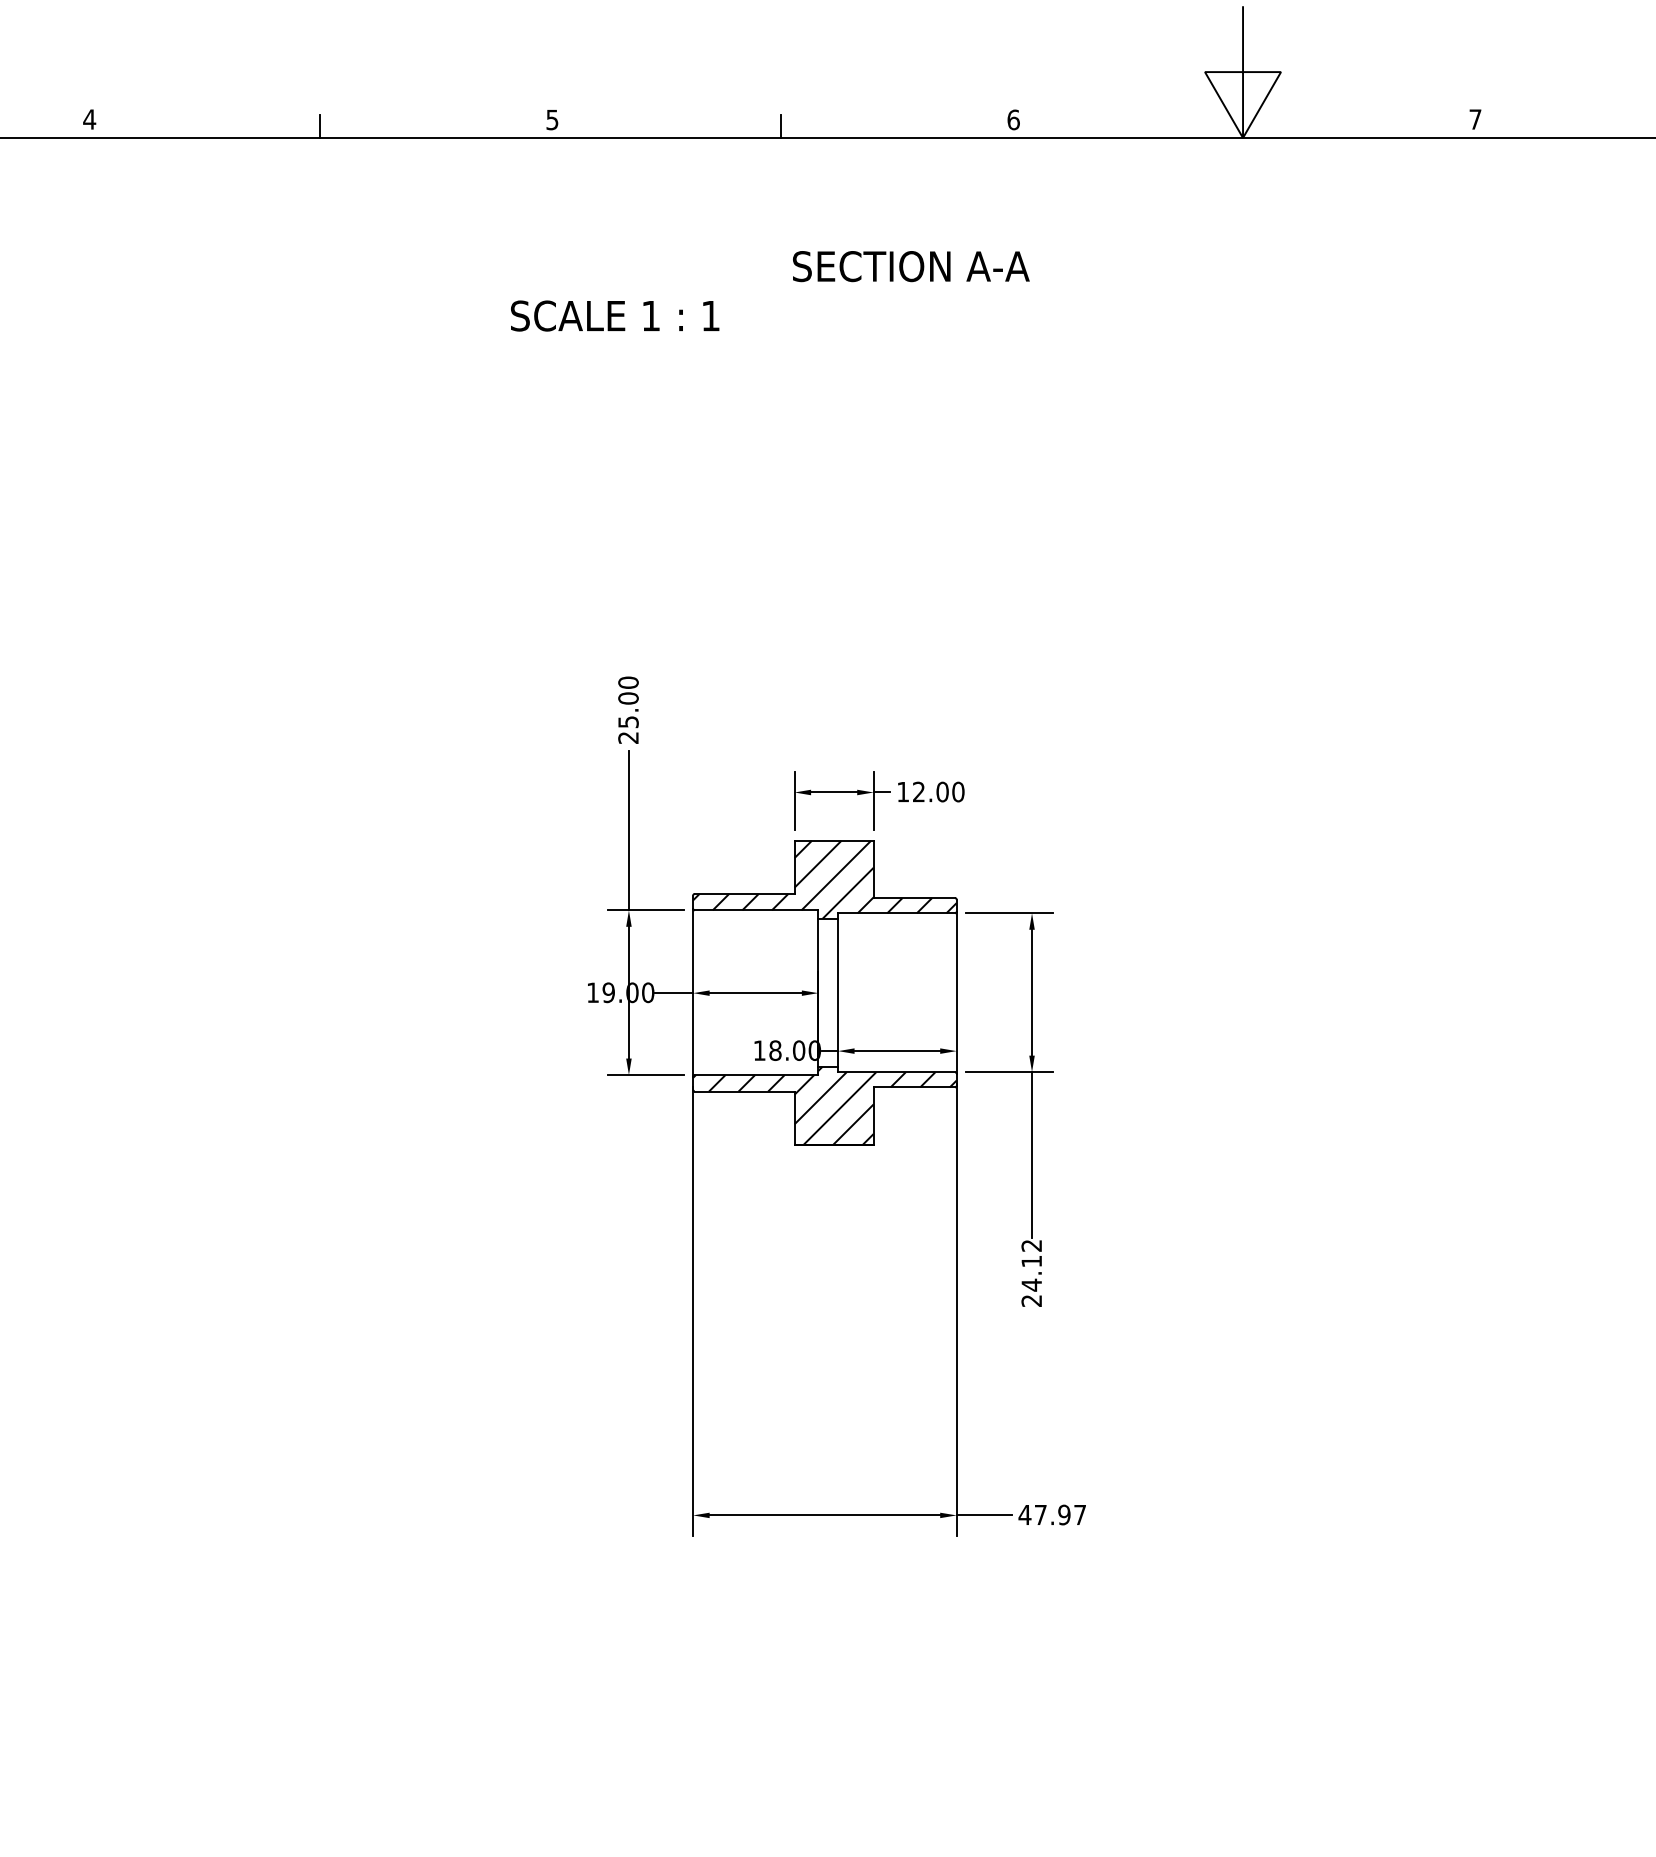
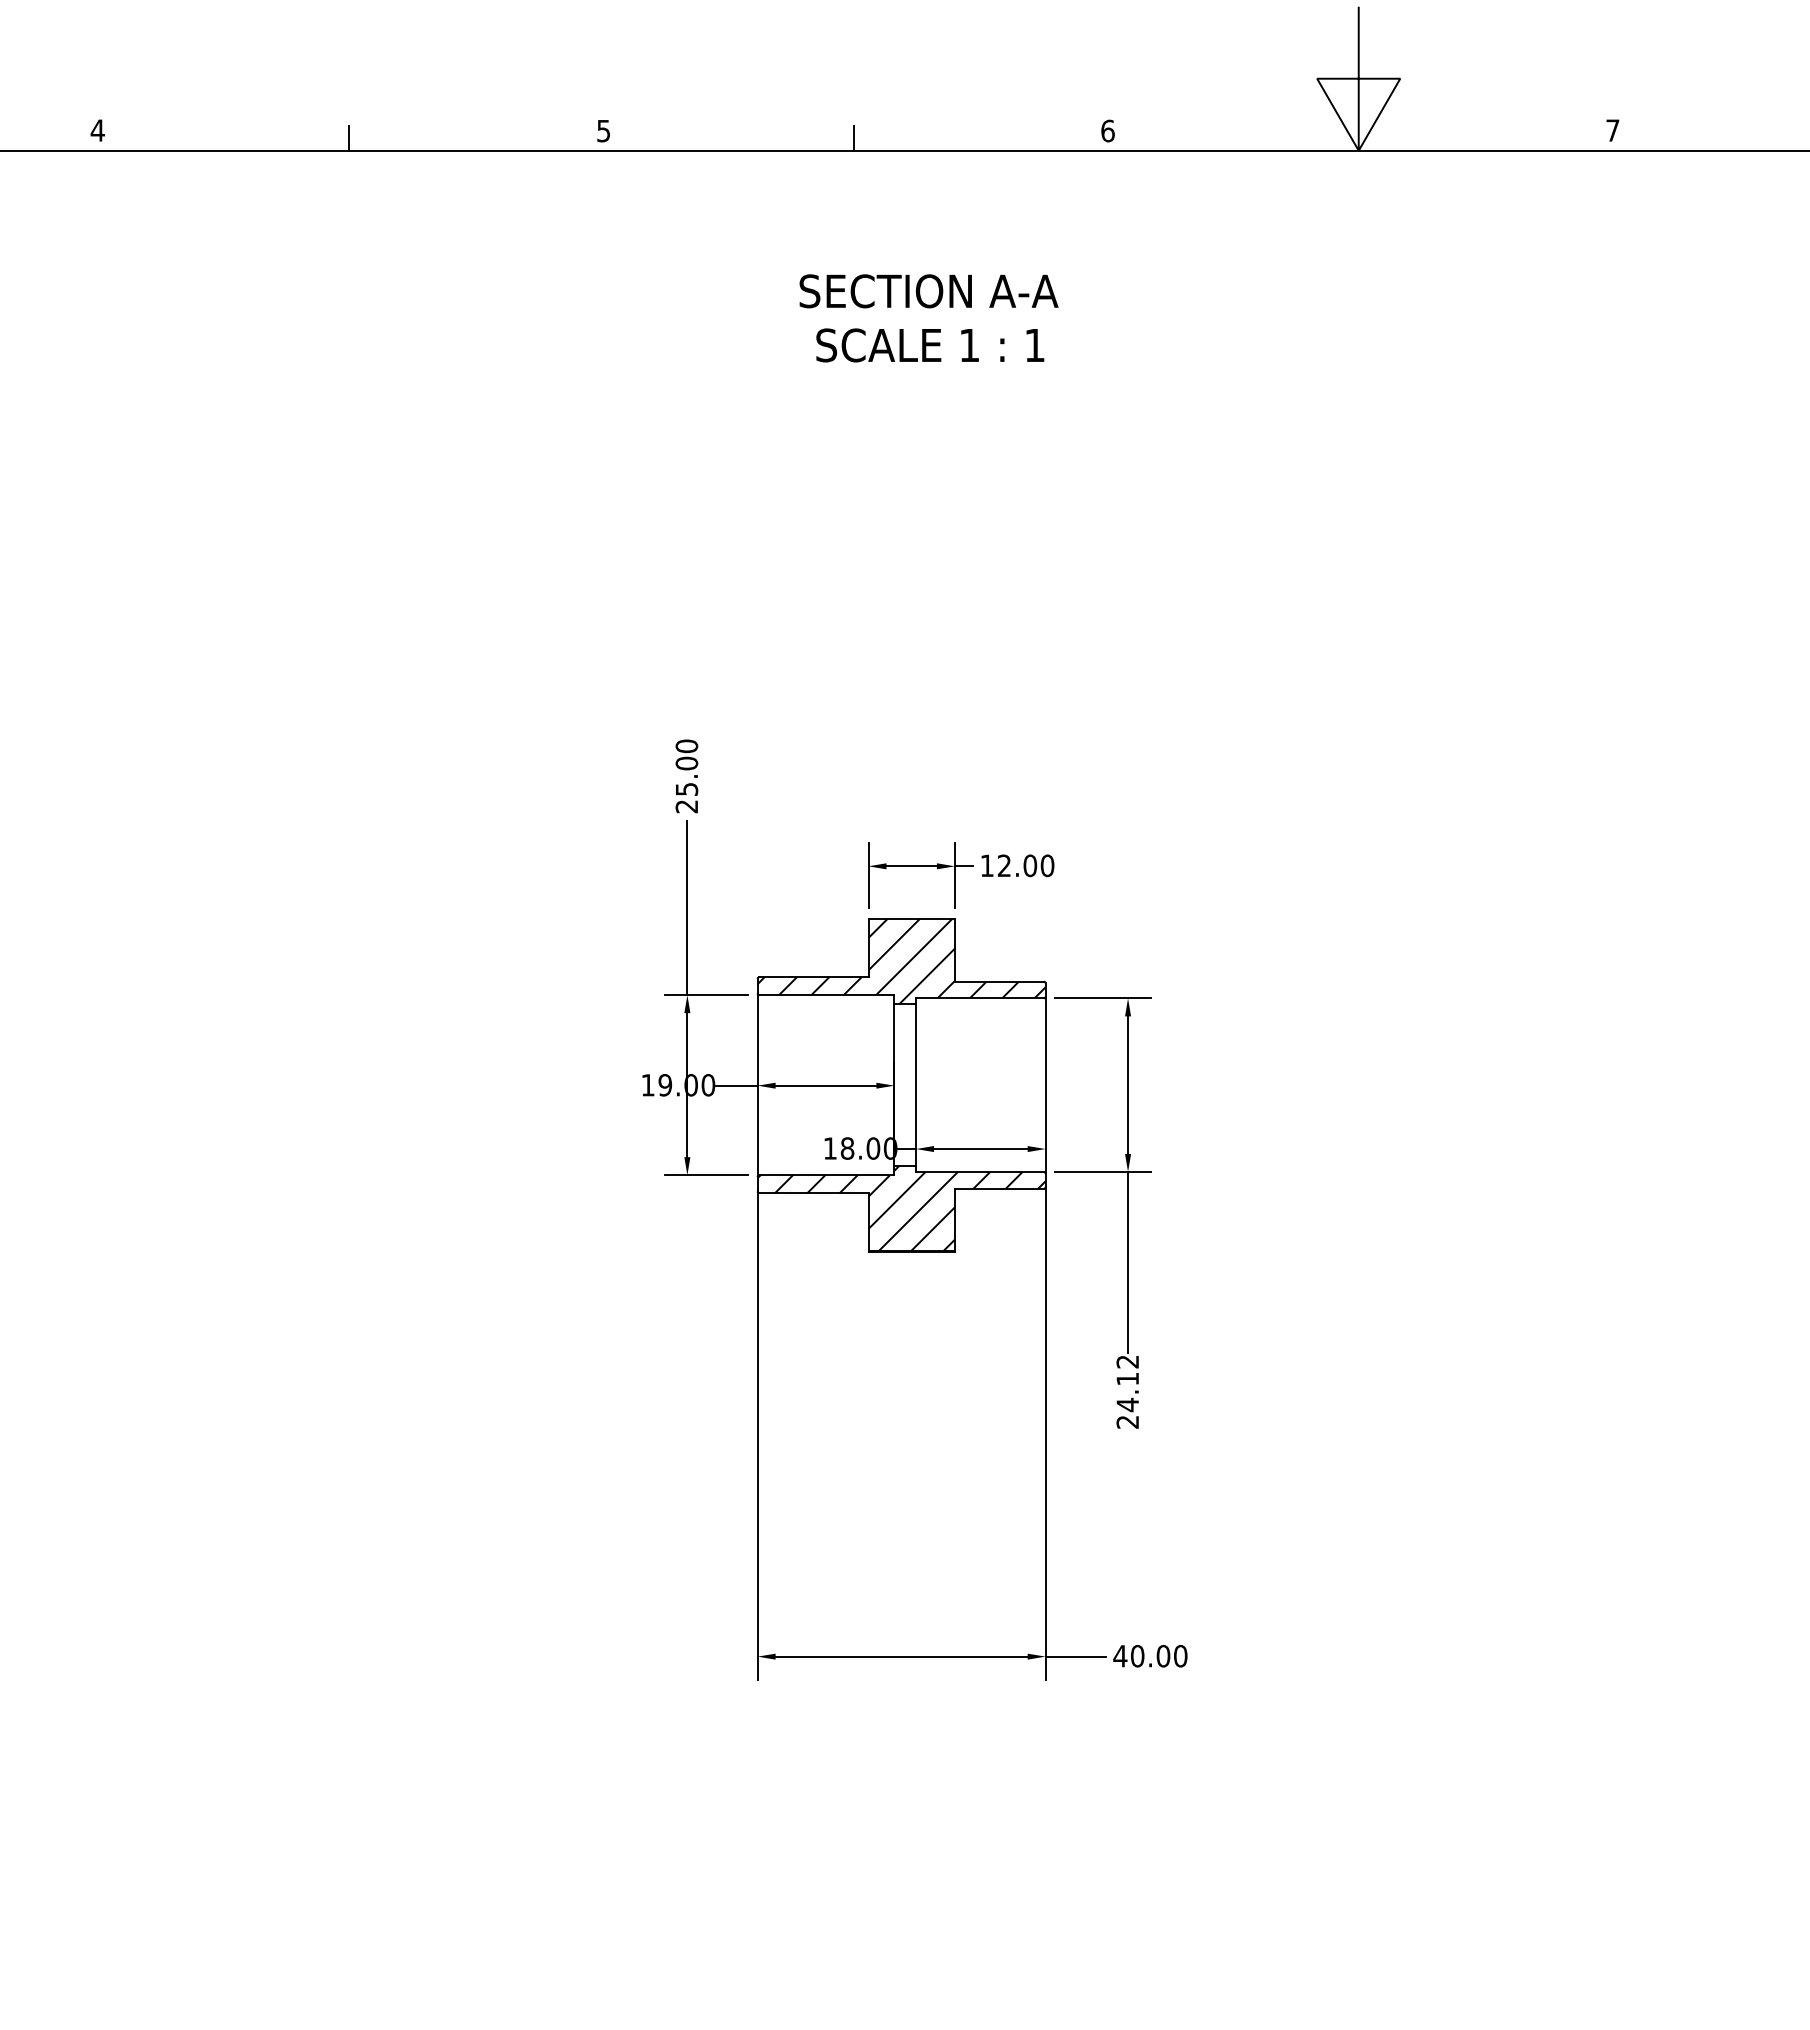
text: (910, 266) -> (928, 291), moved
text: (615, 316) -> (930, 345), moved
text: (1060, 1514) -> (1159, 1655), 47.97 -> 40.00

